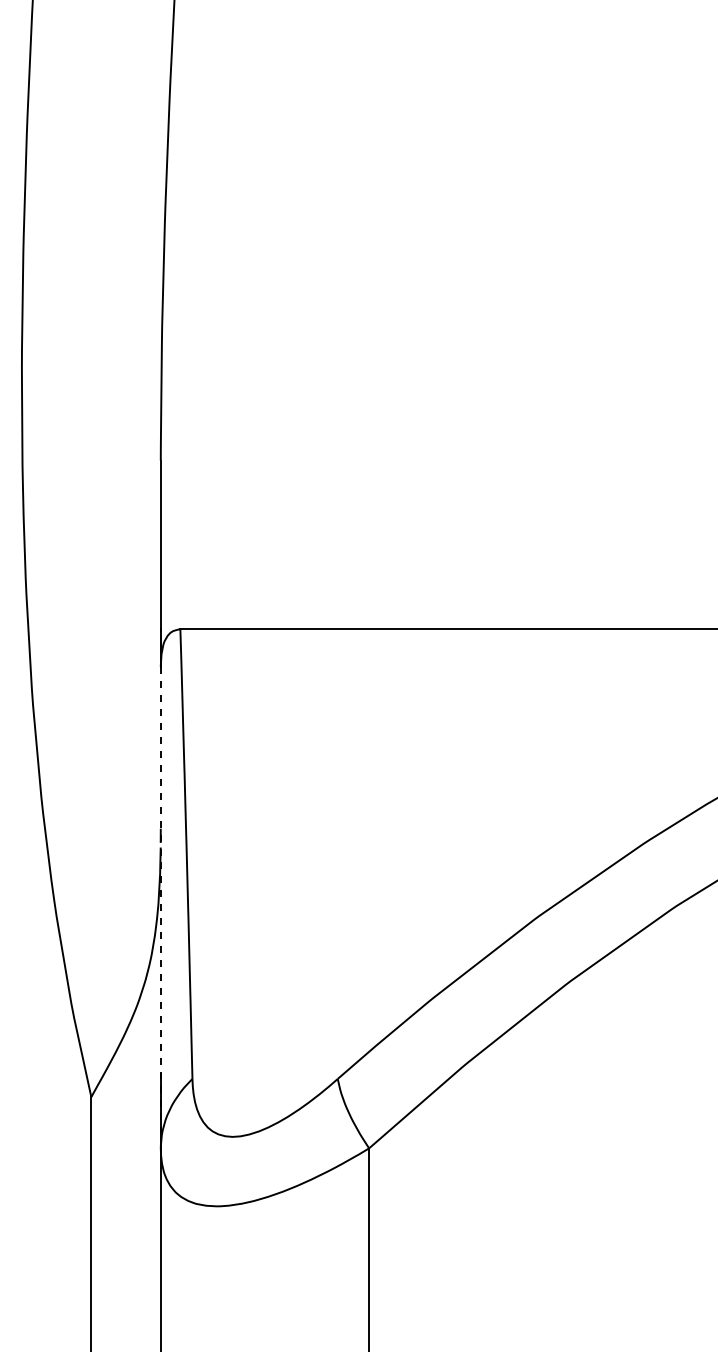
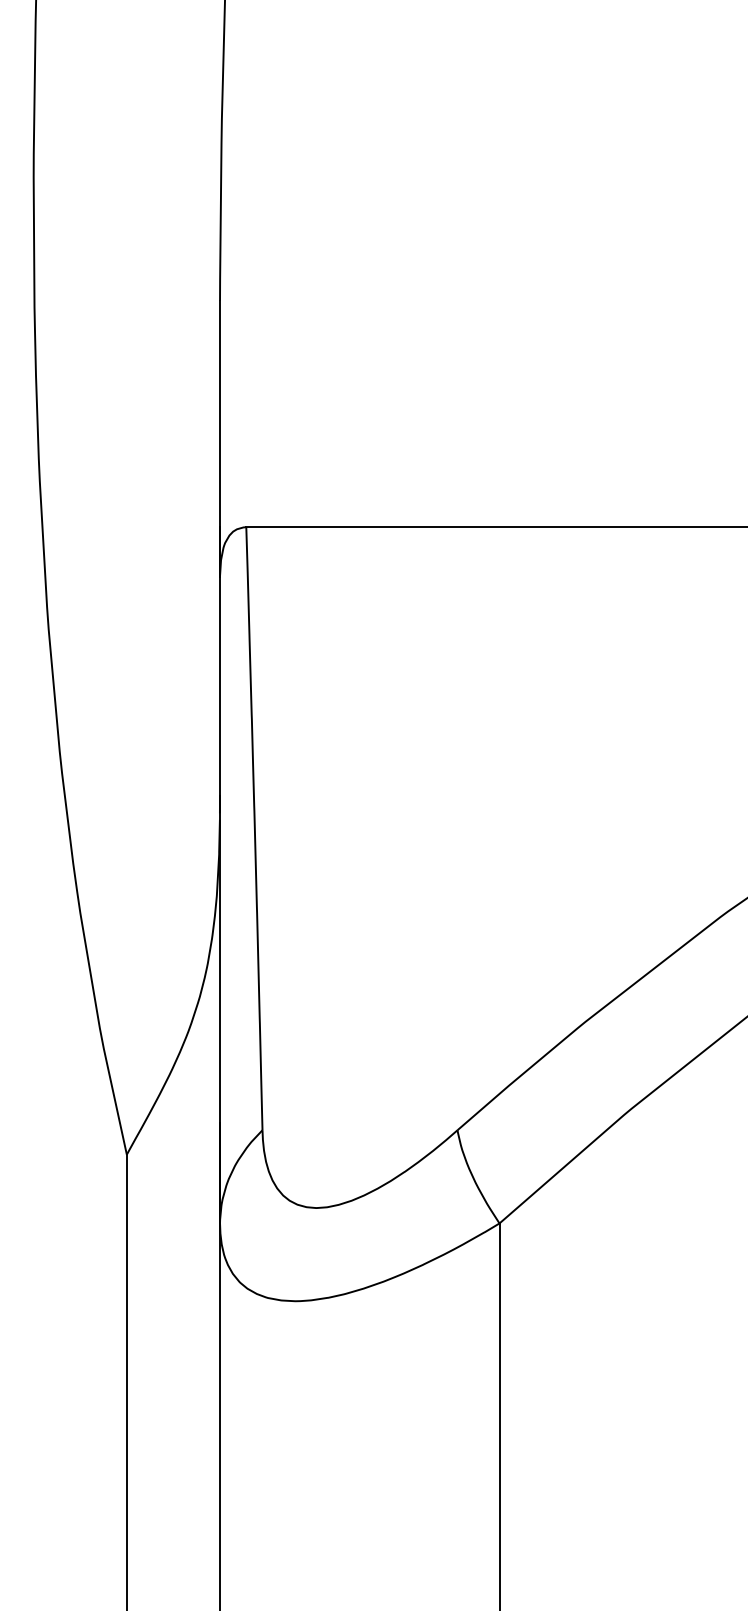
line: (160, 907) -> (219, 900), dashed -> solid

